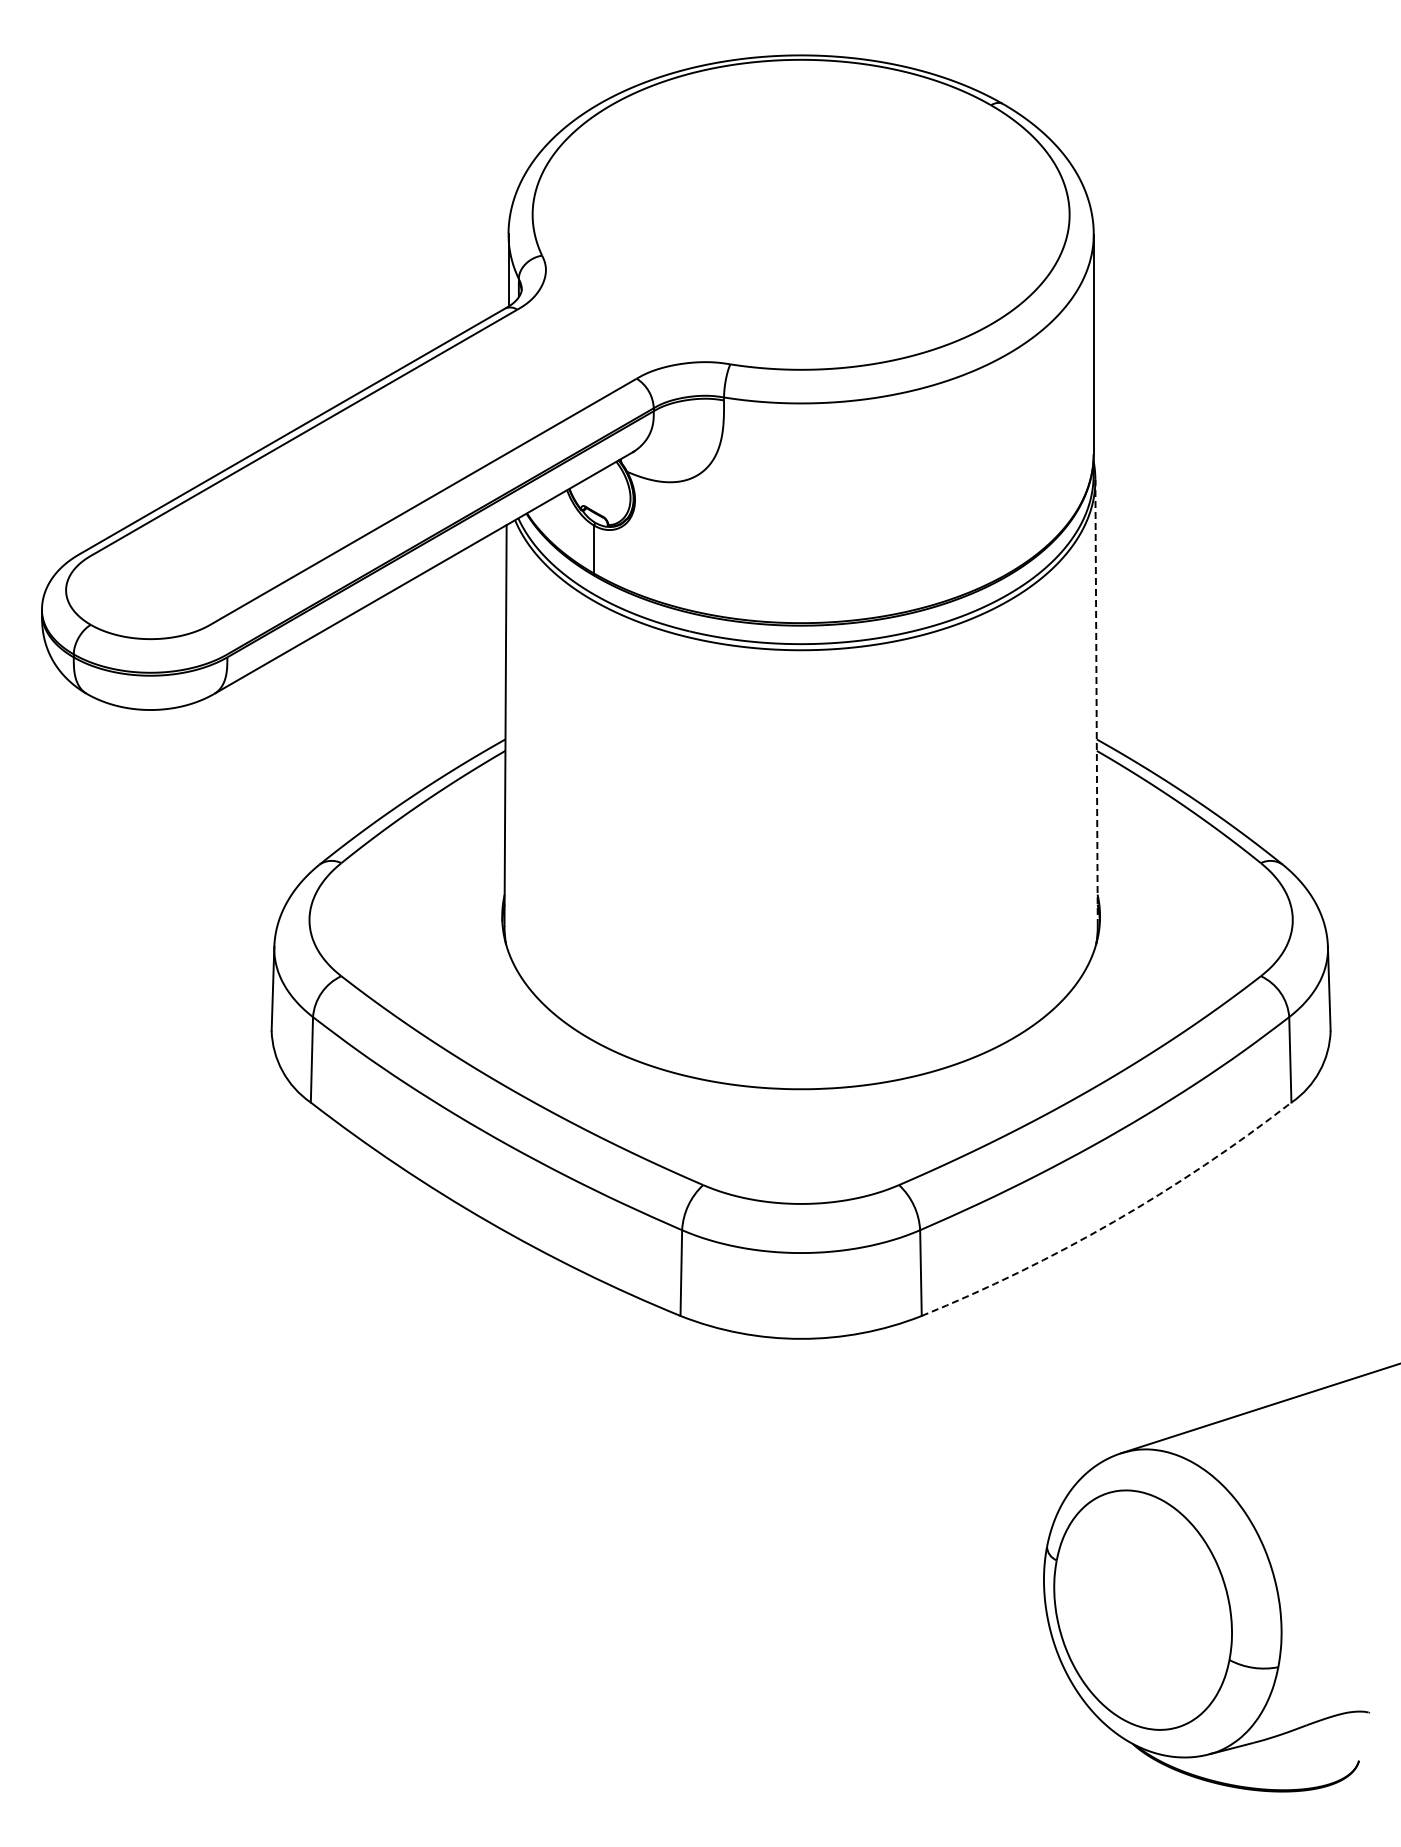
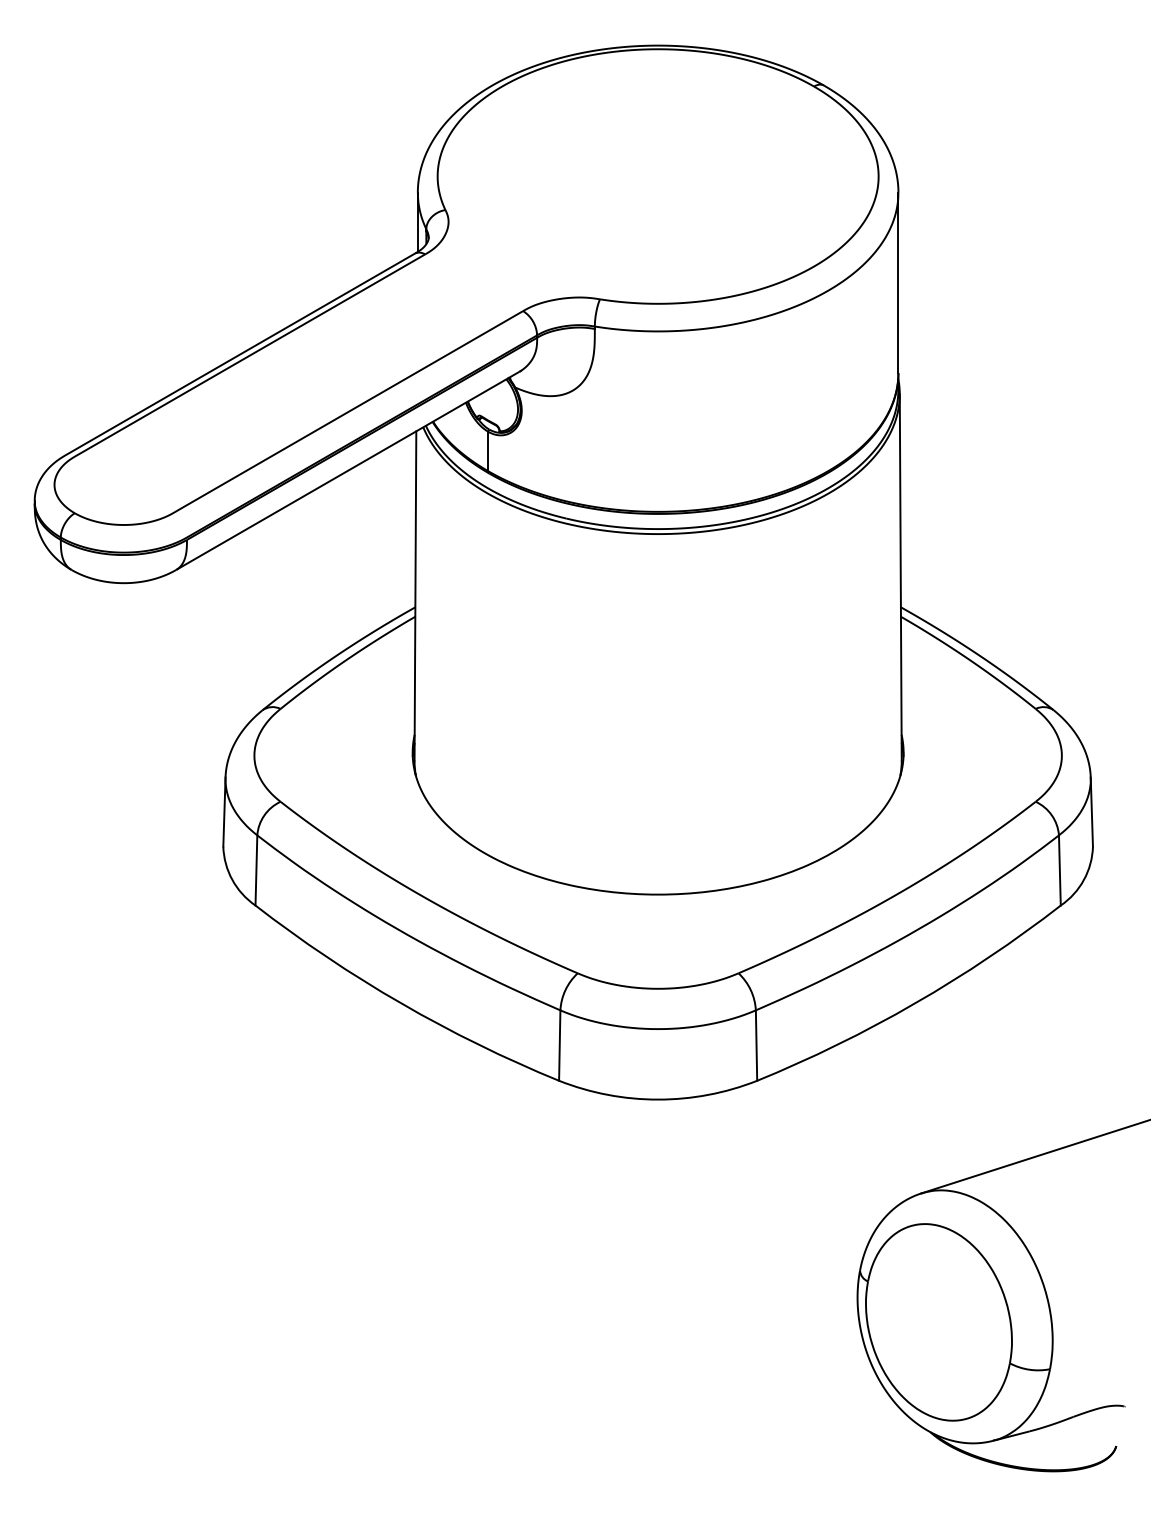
line: (1096, 702) -> (900, 577), dashed -> solid
arc: (1113, 1221) -> (914, 1003), dashed -> solid

